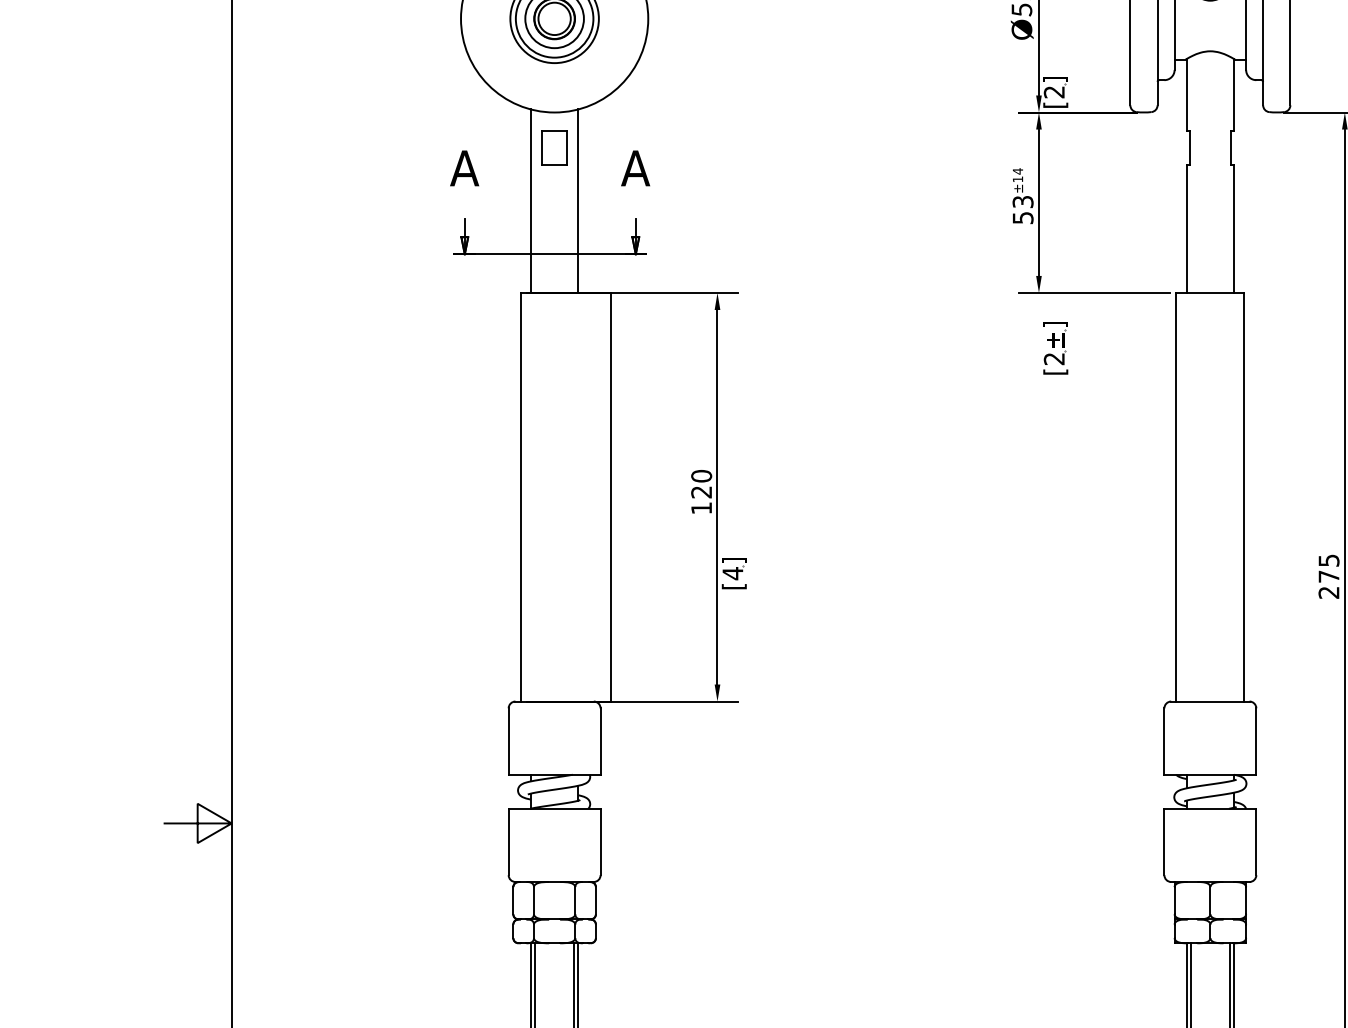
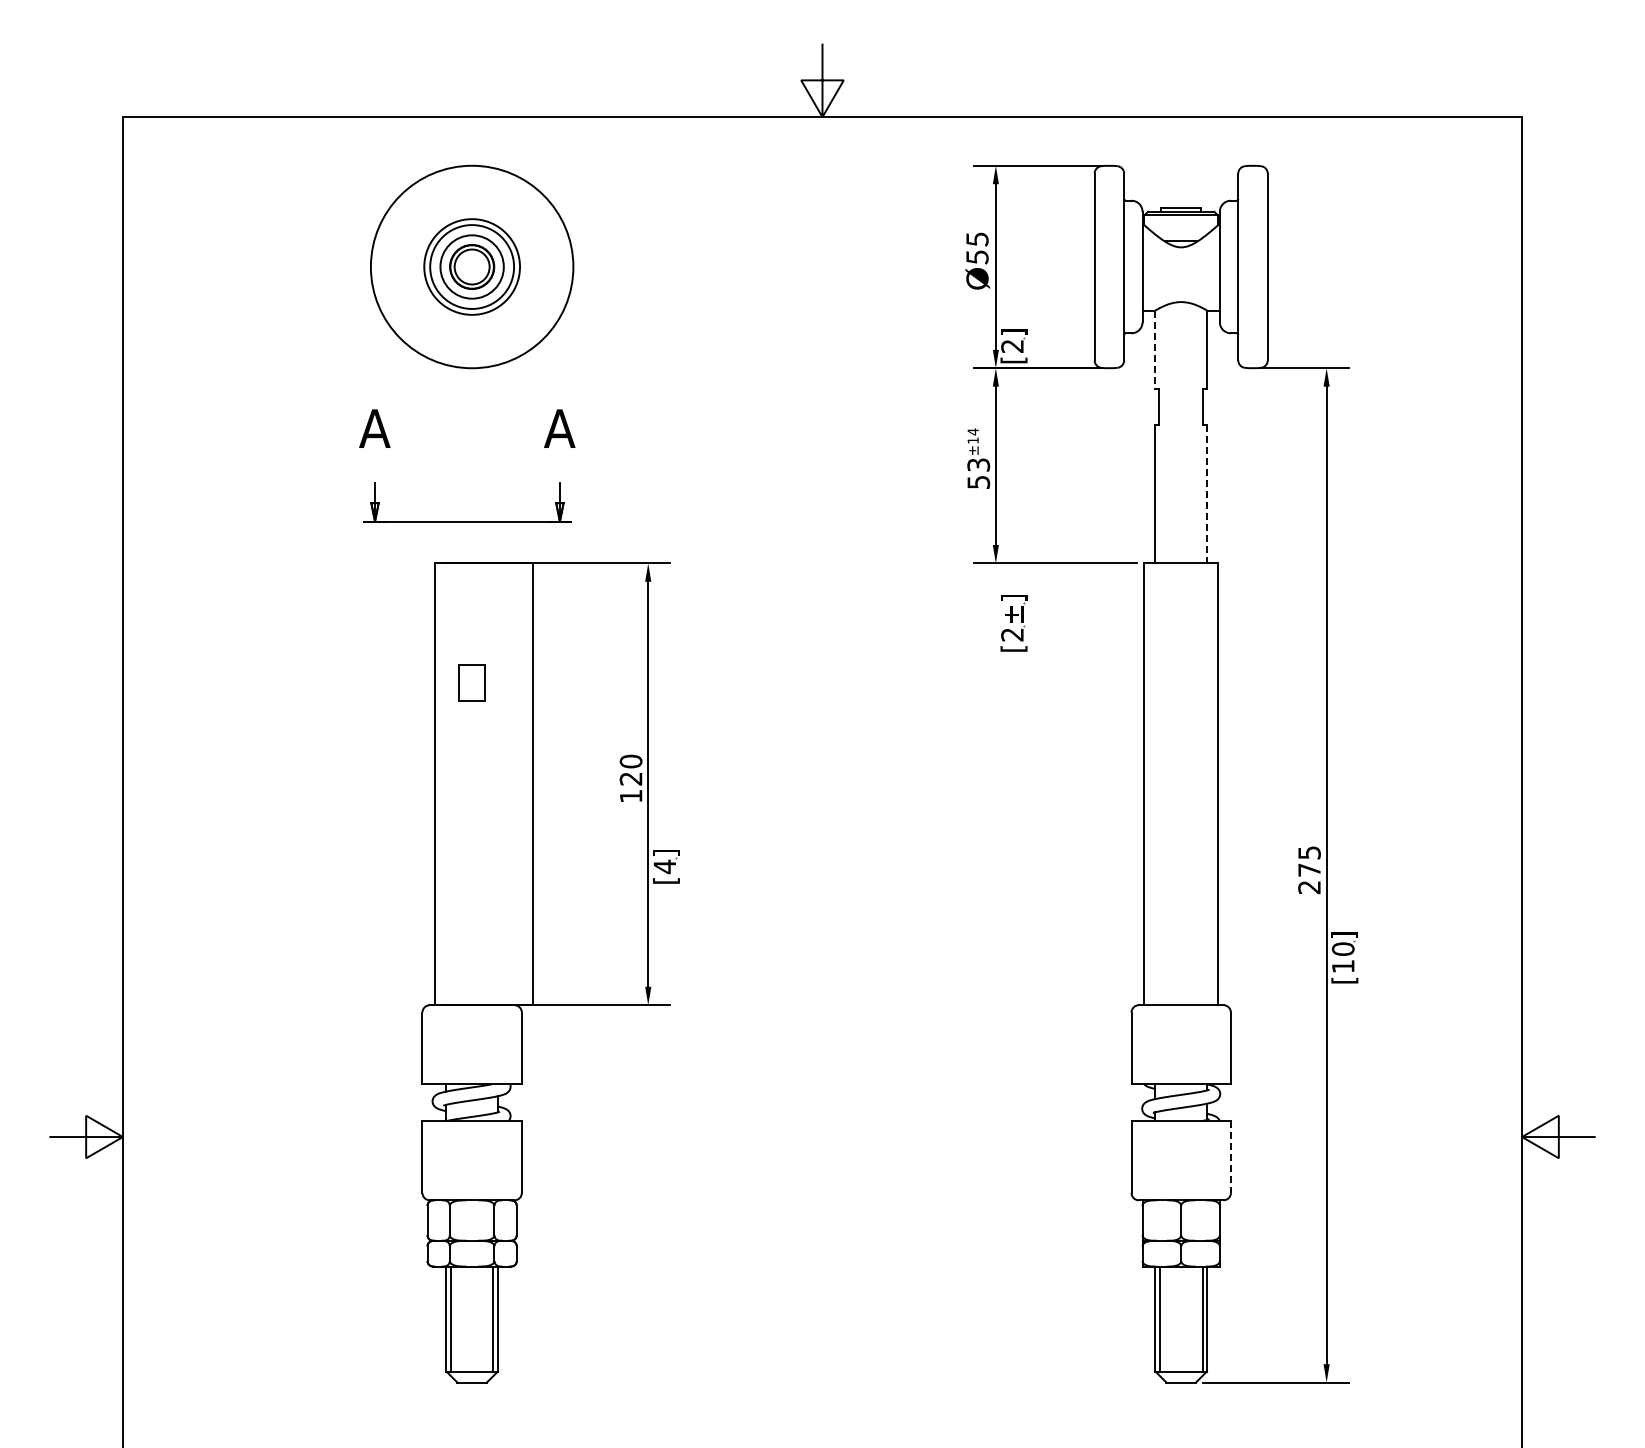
line: (1186, 95) -> (1155, 349), solid -> dashed
part: (554, 147) -> (471, 682), moved
line: (530, 200) -> (446, 463), removed
line: (578, 200) -> (497, 463), removed
line: (1233, 229) -> (1206, 494), solid -> dashed
line: (1255, 842) -> (1230, 1157), solid -> dashed

